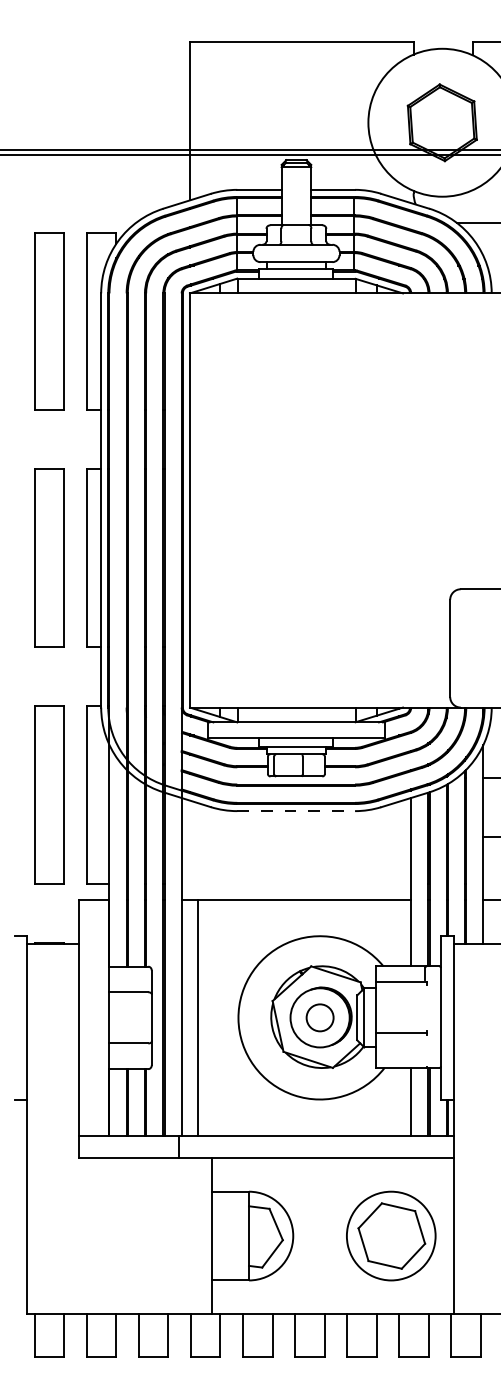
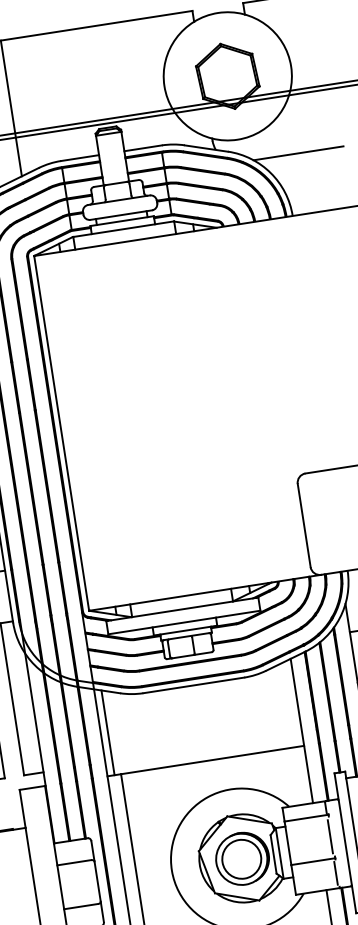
line: (296, 811) -> (194, 685), dashed -> solid
line: (189, 849) -> (107, 732), added
line: (425, 1007) -> (330, 836), added
circle: (319, 1017) -> (241, 859), size x1.67
line: (425, 1050) -> (336, 873), added

